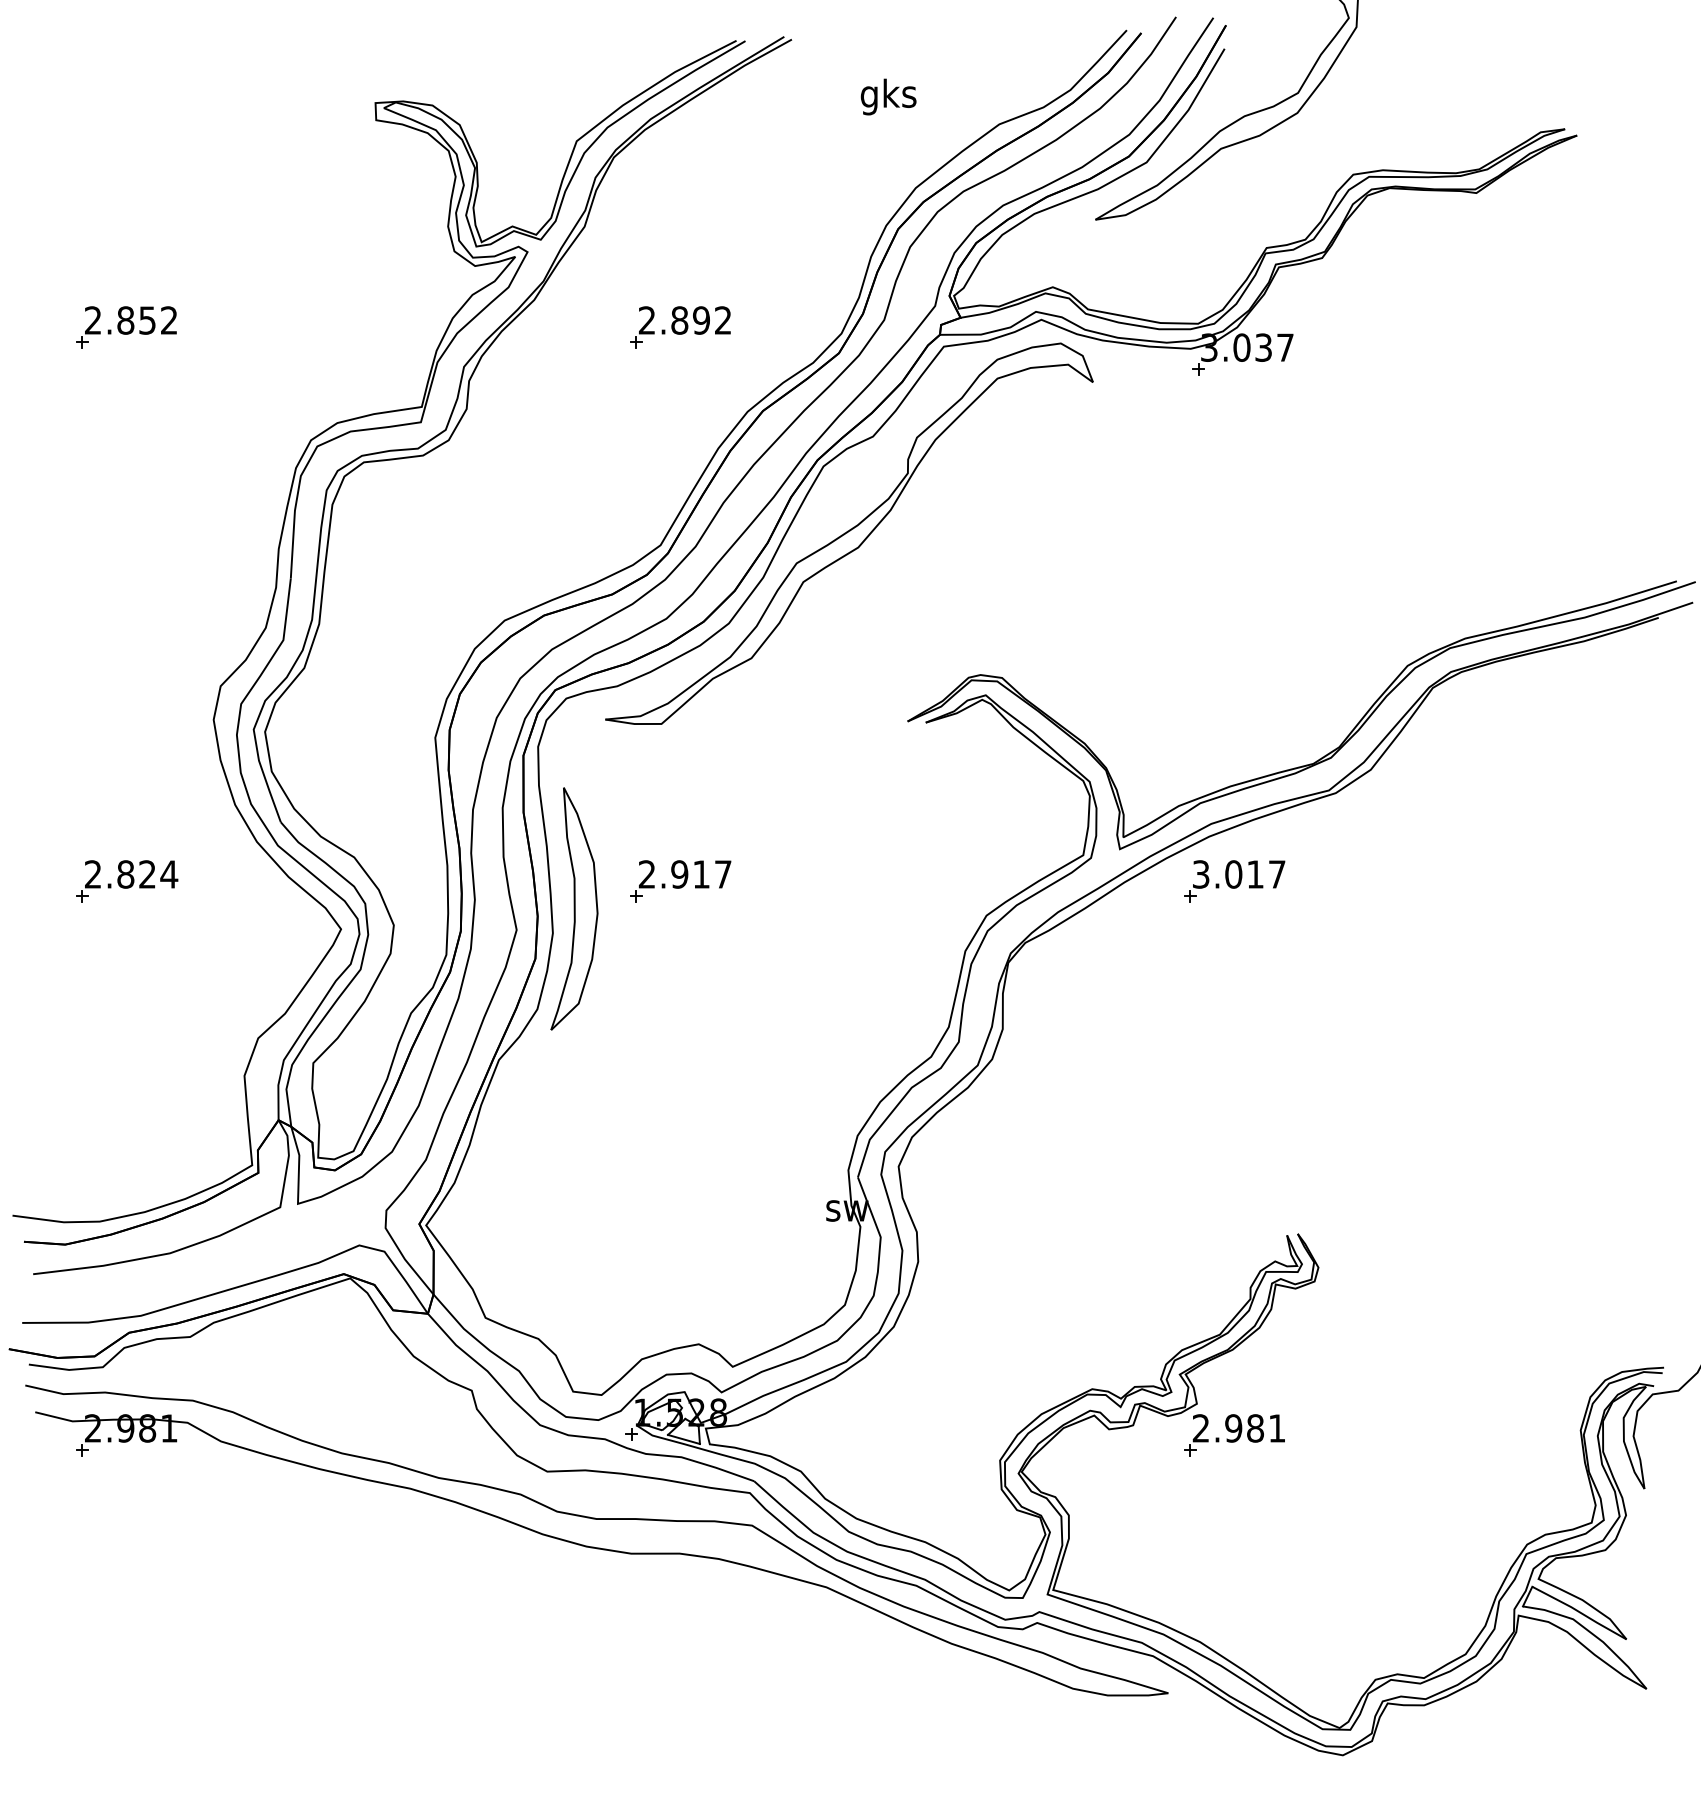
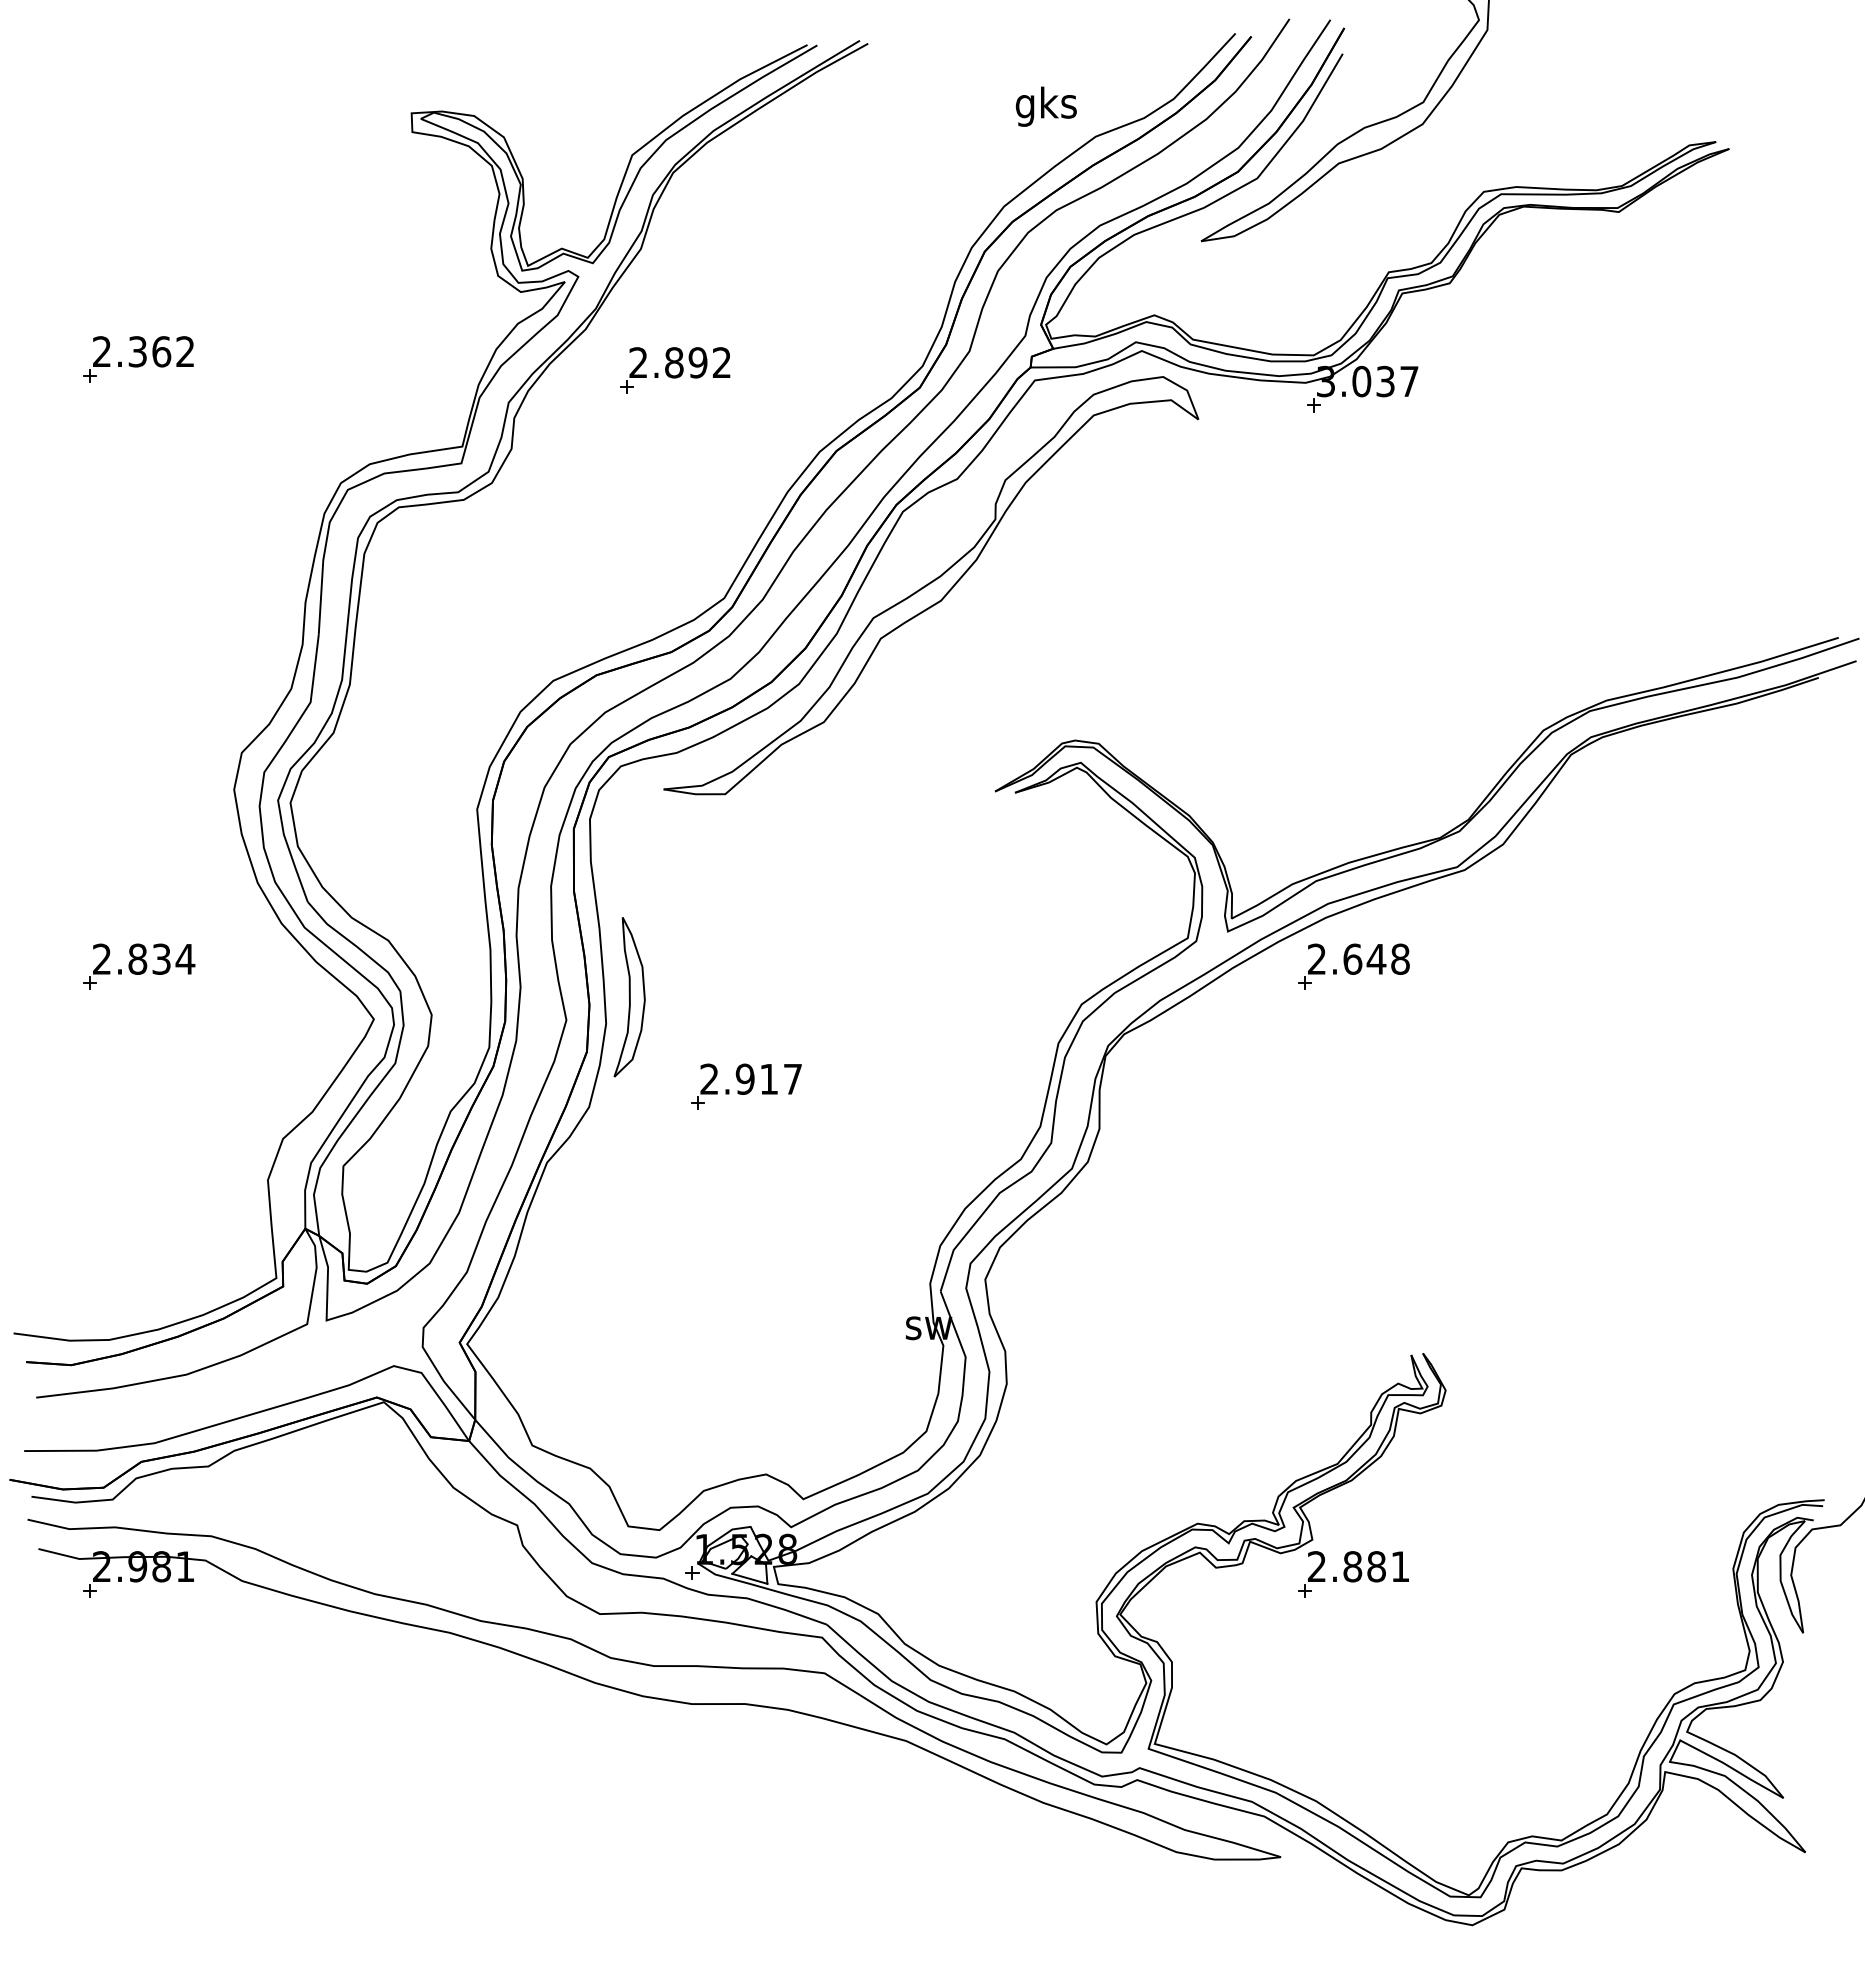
text: (887, 96) -> (1045, 106), moved
text: (136, 320) -> (149, 351), 2.852 -> 2.362
part: (680, 327) -> (675, 370), moved
text: (147, 873) -> (161, 958), 2.824 -> 2.834
text: (1238, 873) -> (1358, 958), 3.017 -> 2.648
part: (680, 881) -> (746, 1086), moved
part: (574, 909) -> (629, 997), size x0.6
text: (1233, 1428) -> (1352, 1566), 2.981 -> 2.881

